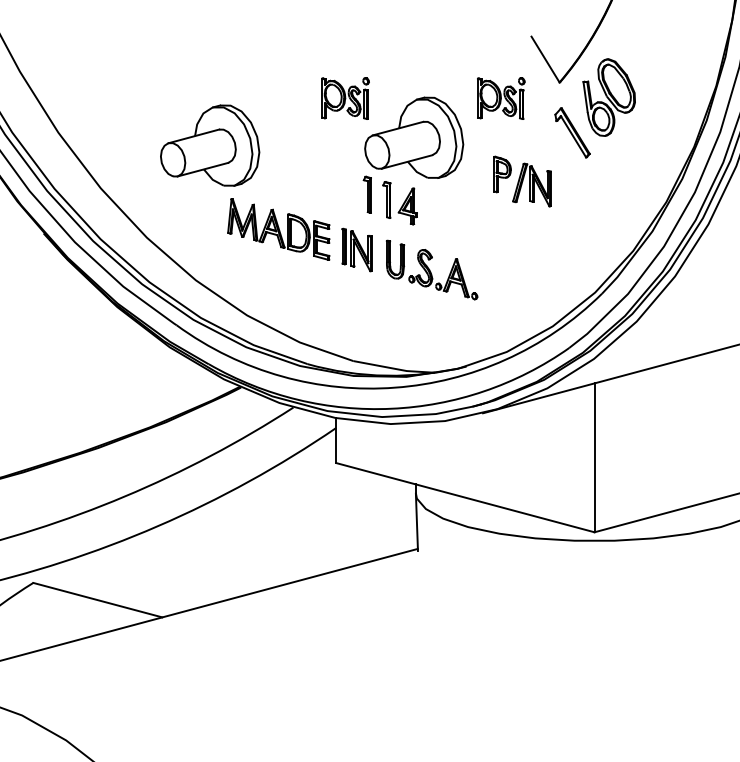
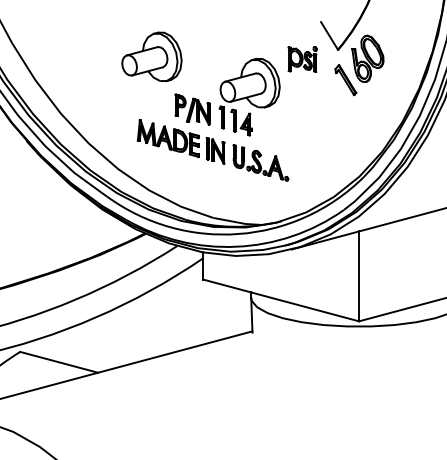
part: (345, 98) -> (208, 59), removed
part: (209, 145) -> (151, 56), moved
part: (522, 181) -> (192, 109), moved

